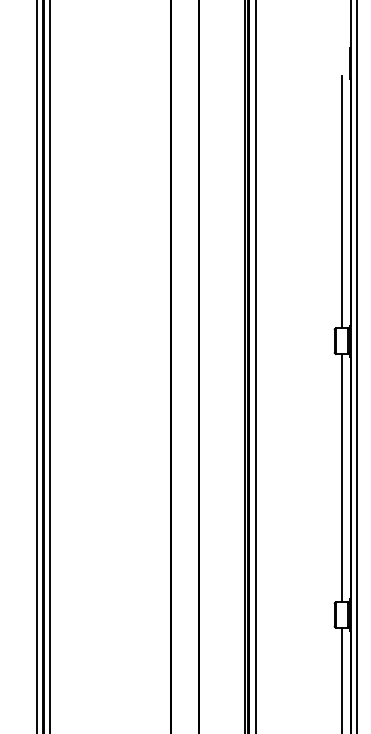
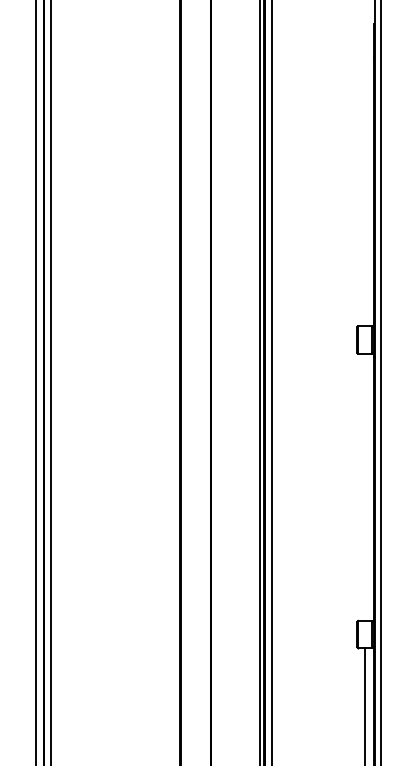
line: (341, 202) -> (364, 190), removed
line: (341, 478) -> (364, 487), removed

